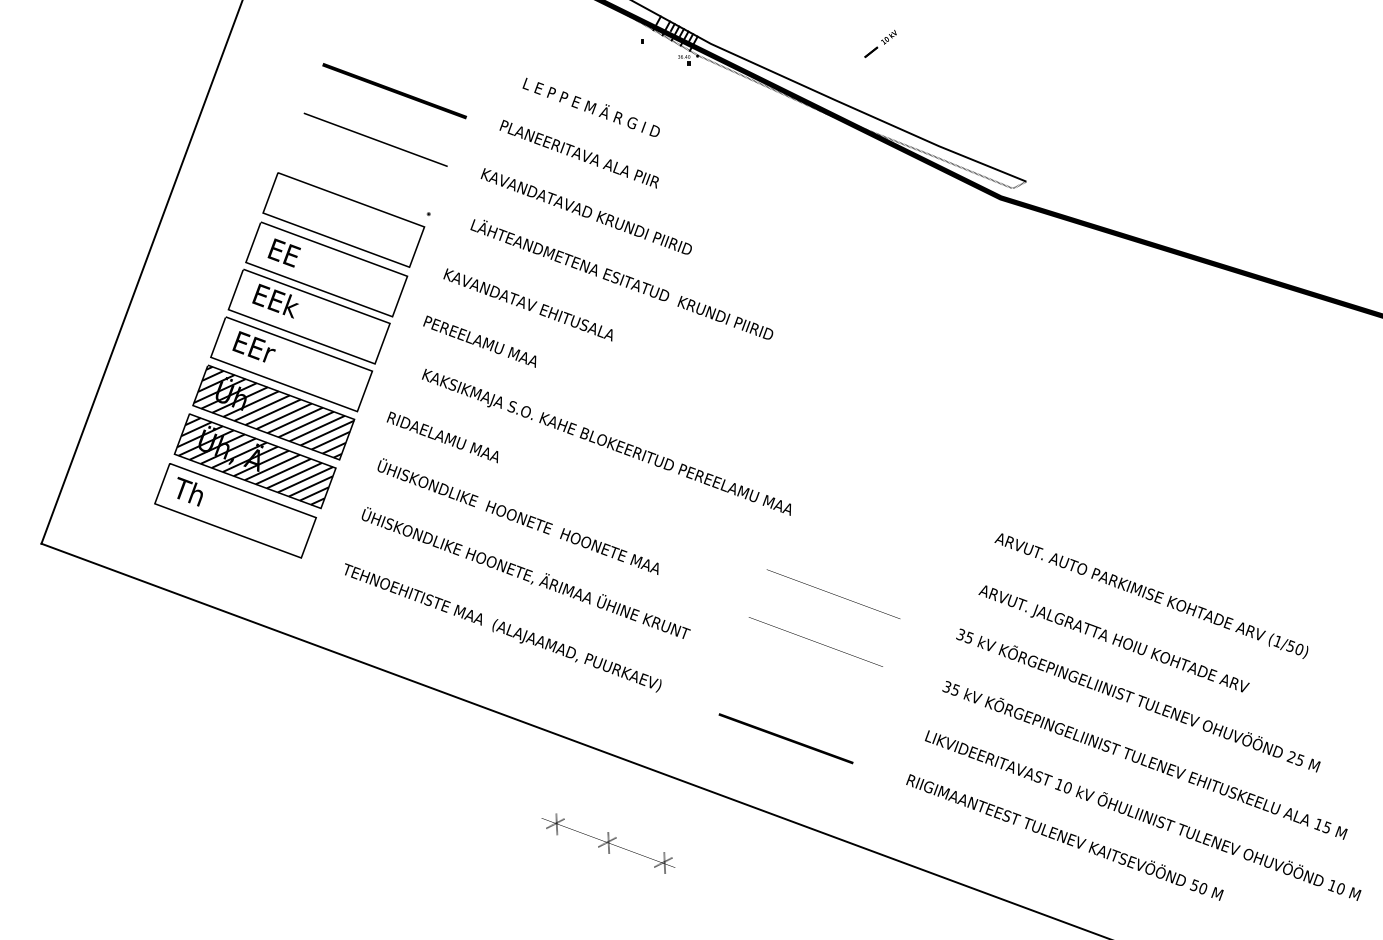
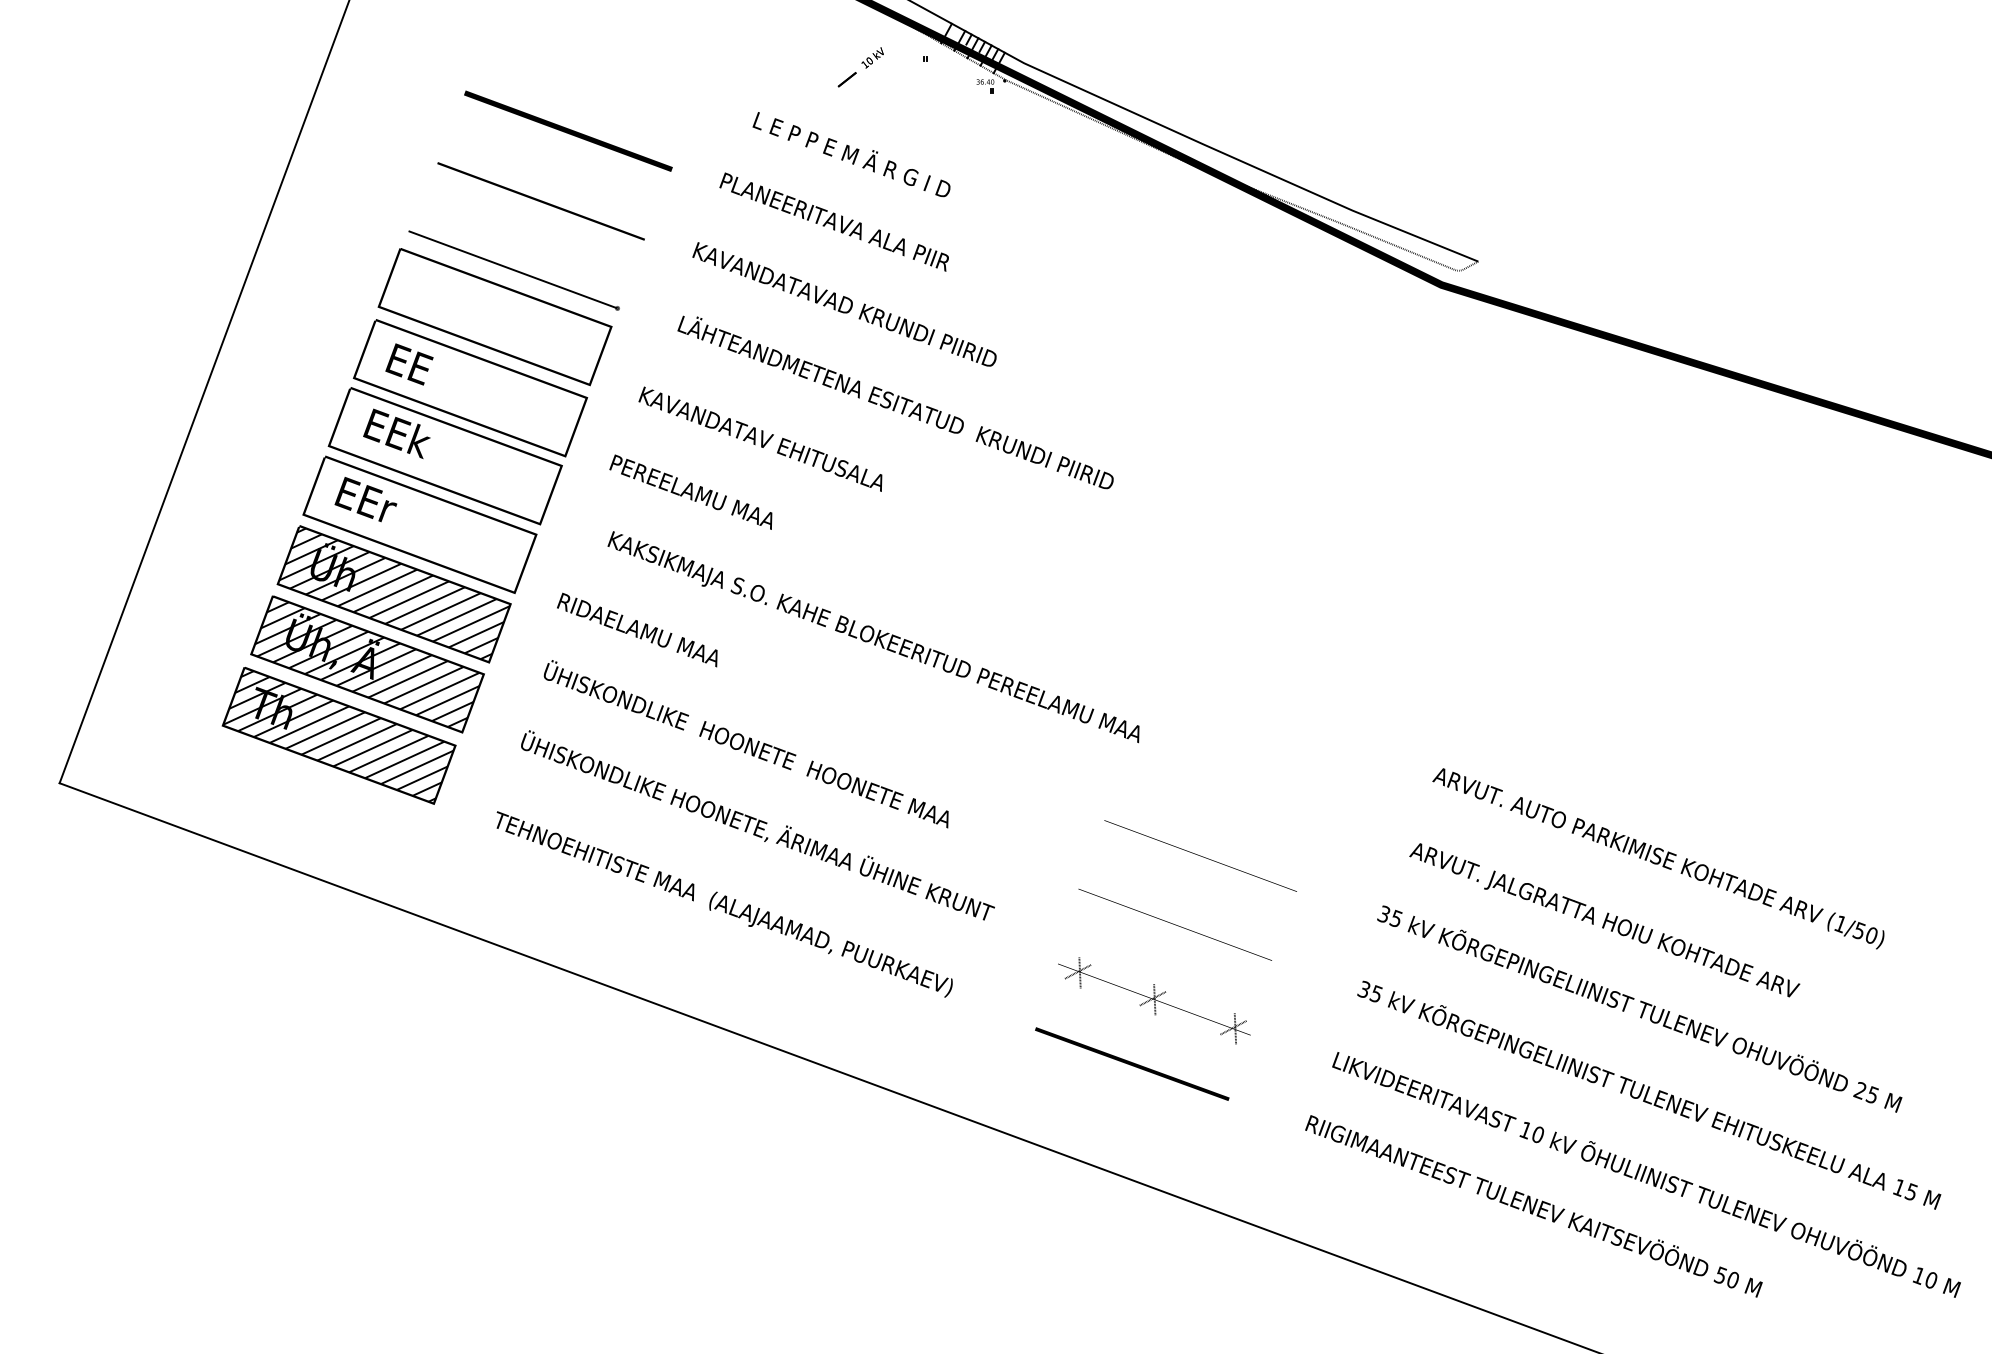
part: (880, 43) -> (860, 66), moved
line: (356, 186) -> (513, 268), added
hatch: (234, 510) -> (337, 735), added
part: (608, 843) -> (1154, 1000), moved

